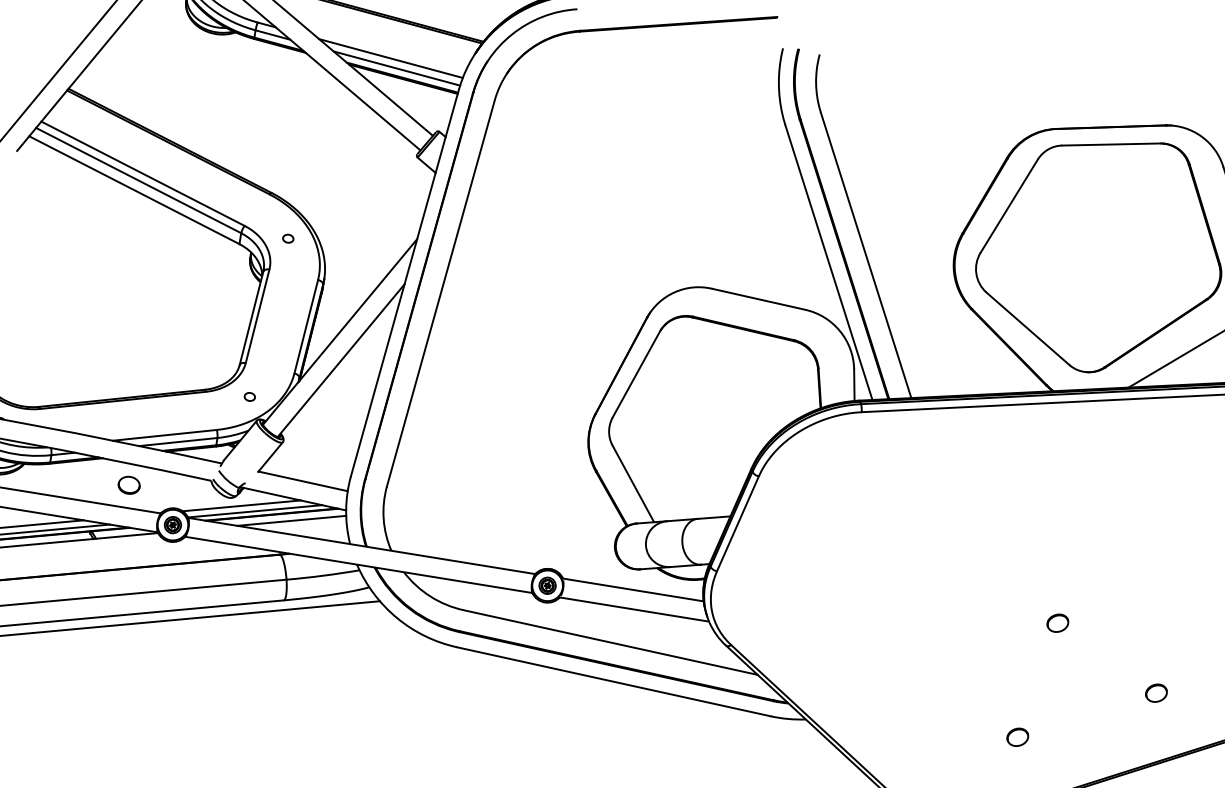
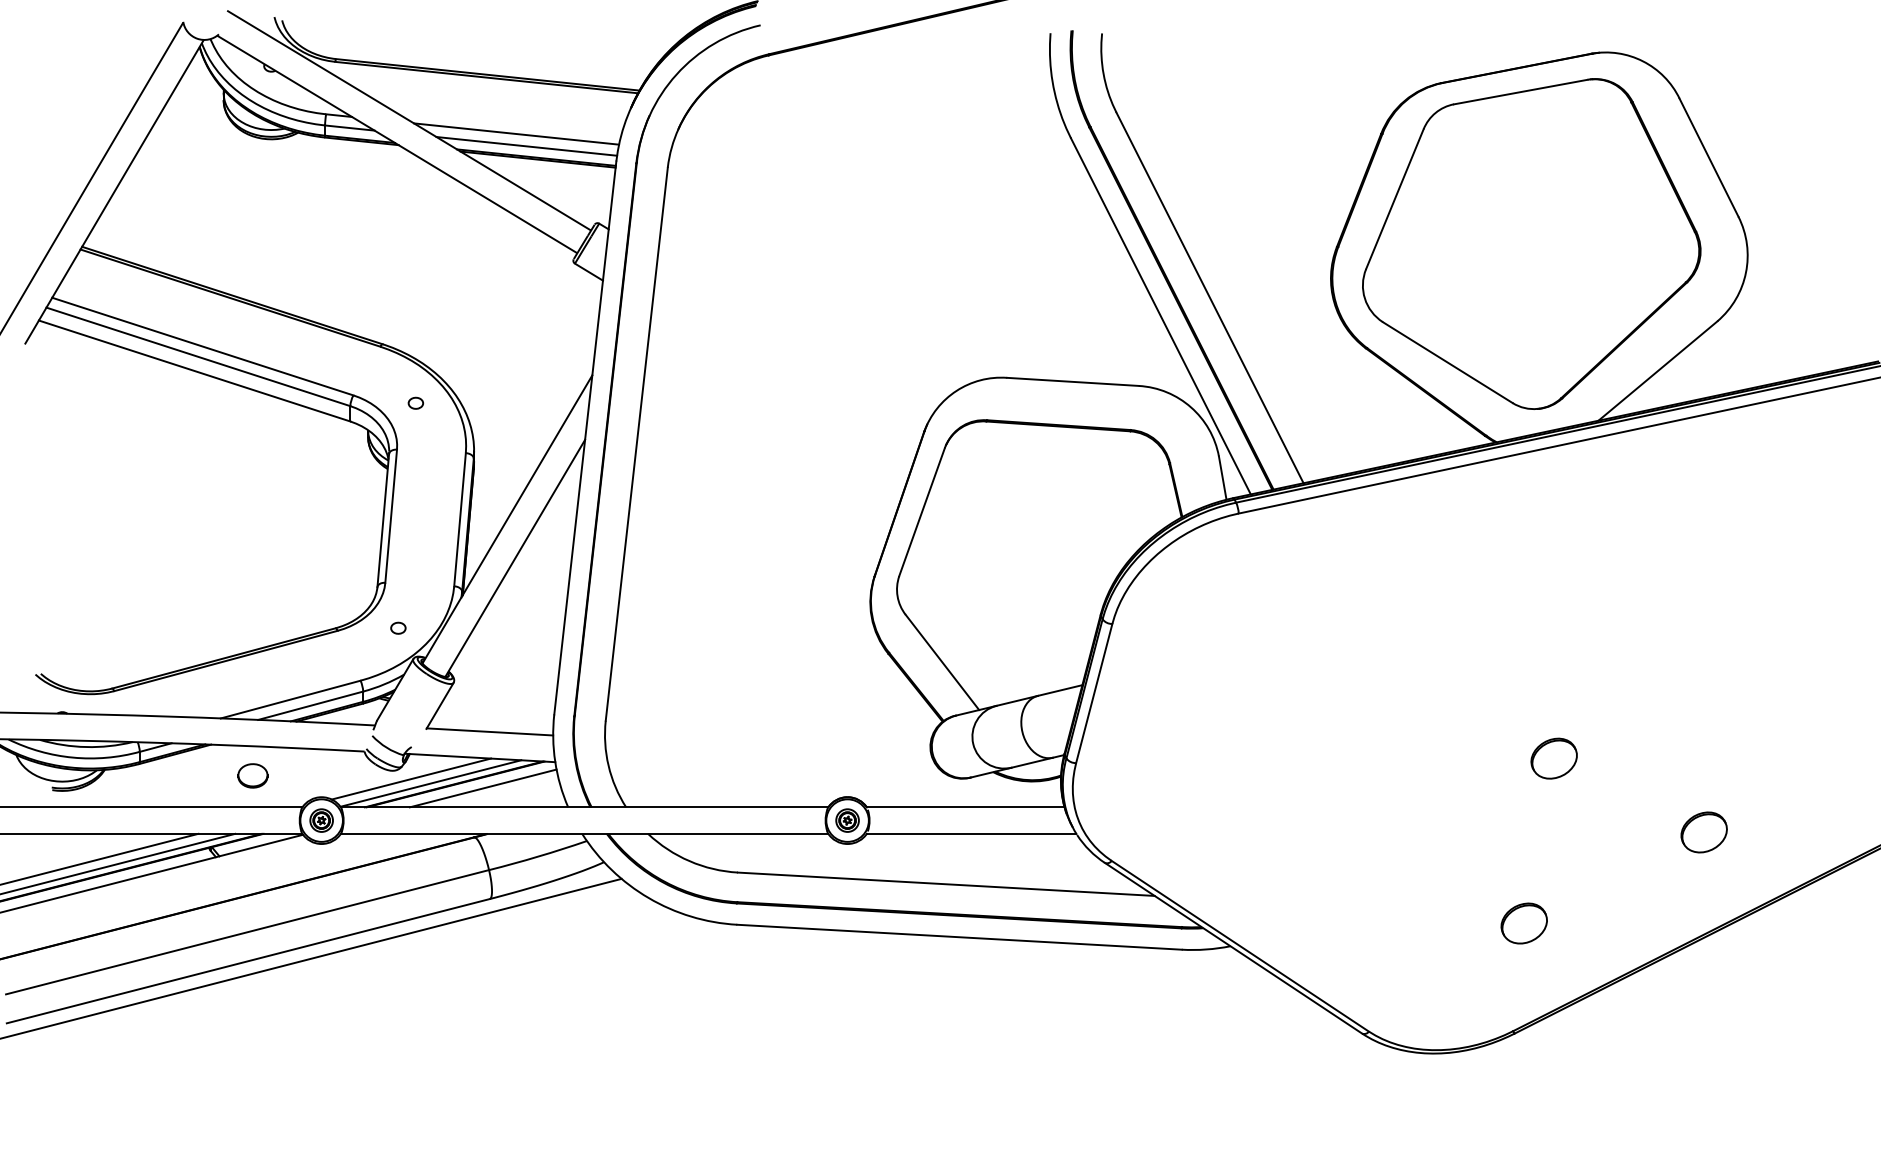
part: (1057, 622) -> (1553, 758), size x1.6
part: (1156, 693) -> (1704, 832), size x1.6
part: (1017, 737) -> (1524, 923), size x1.6

